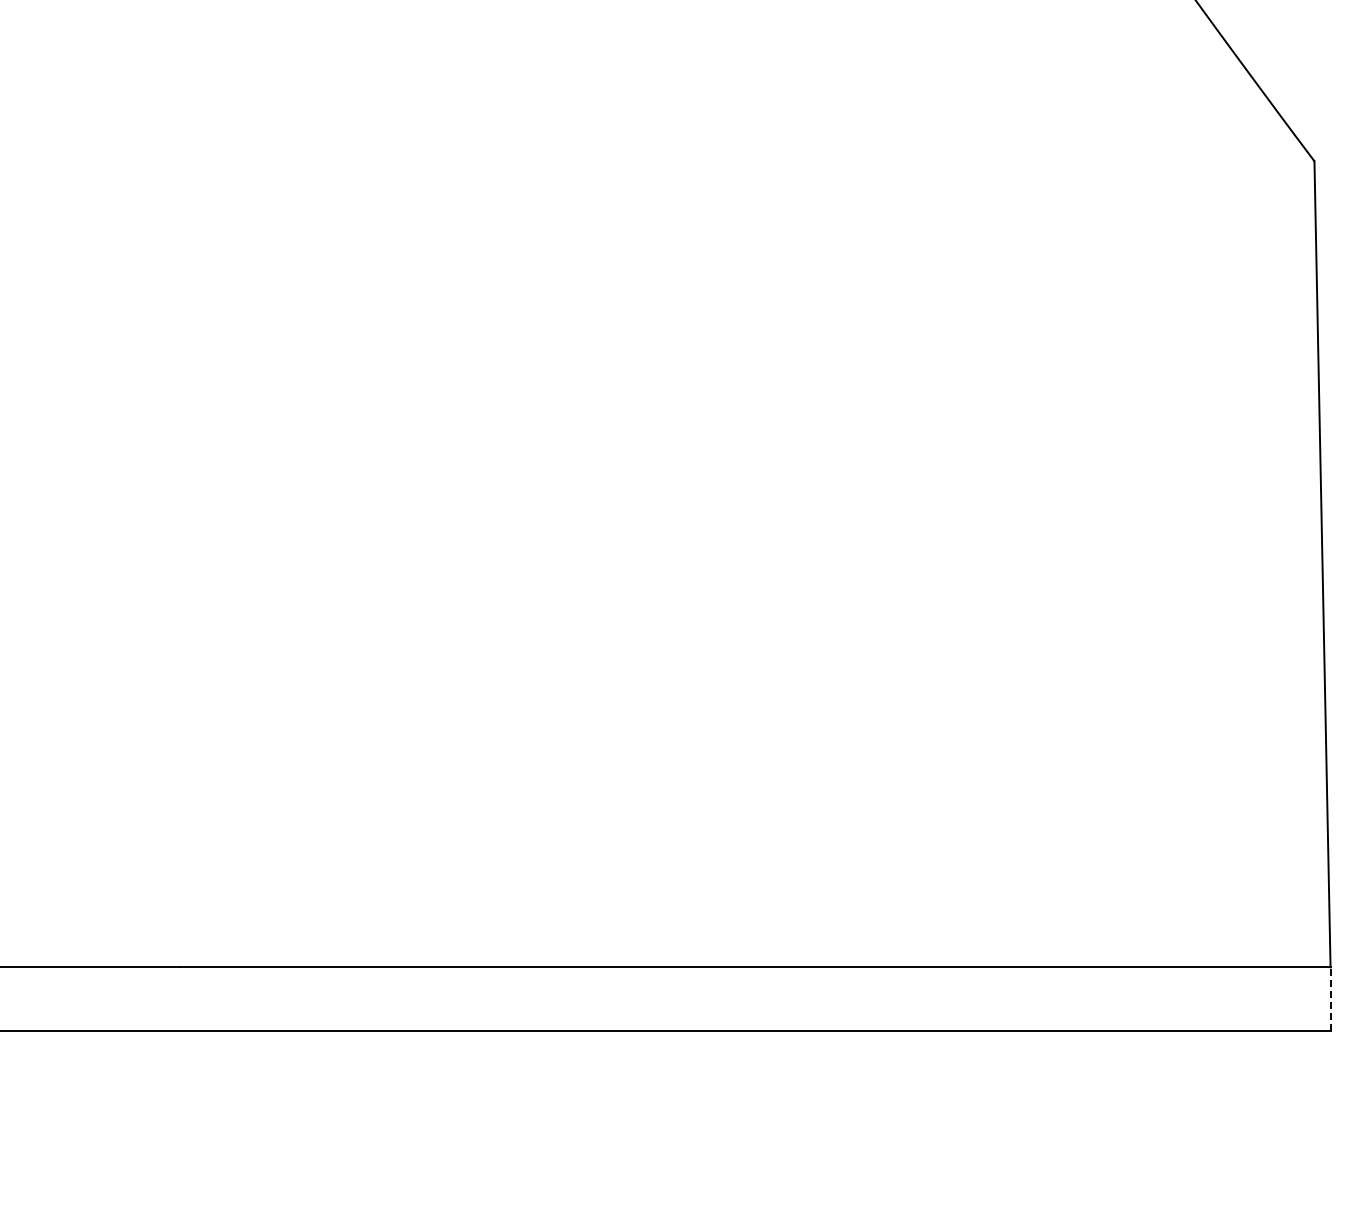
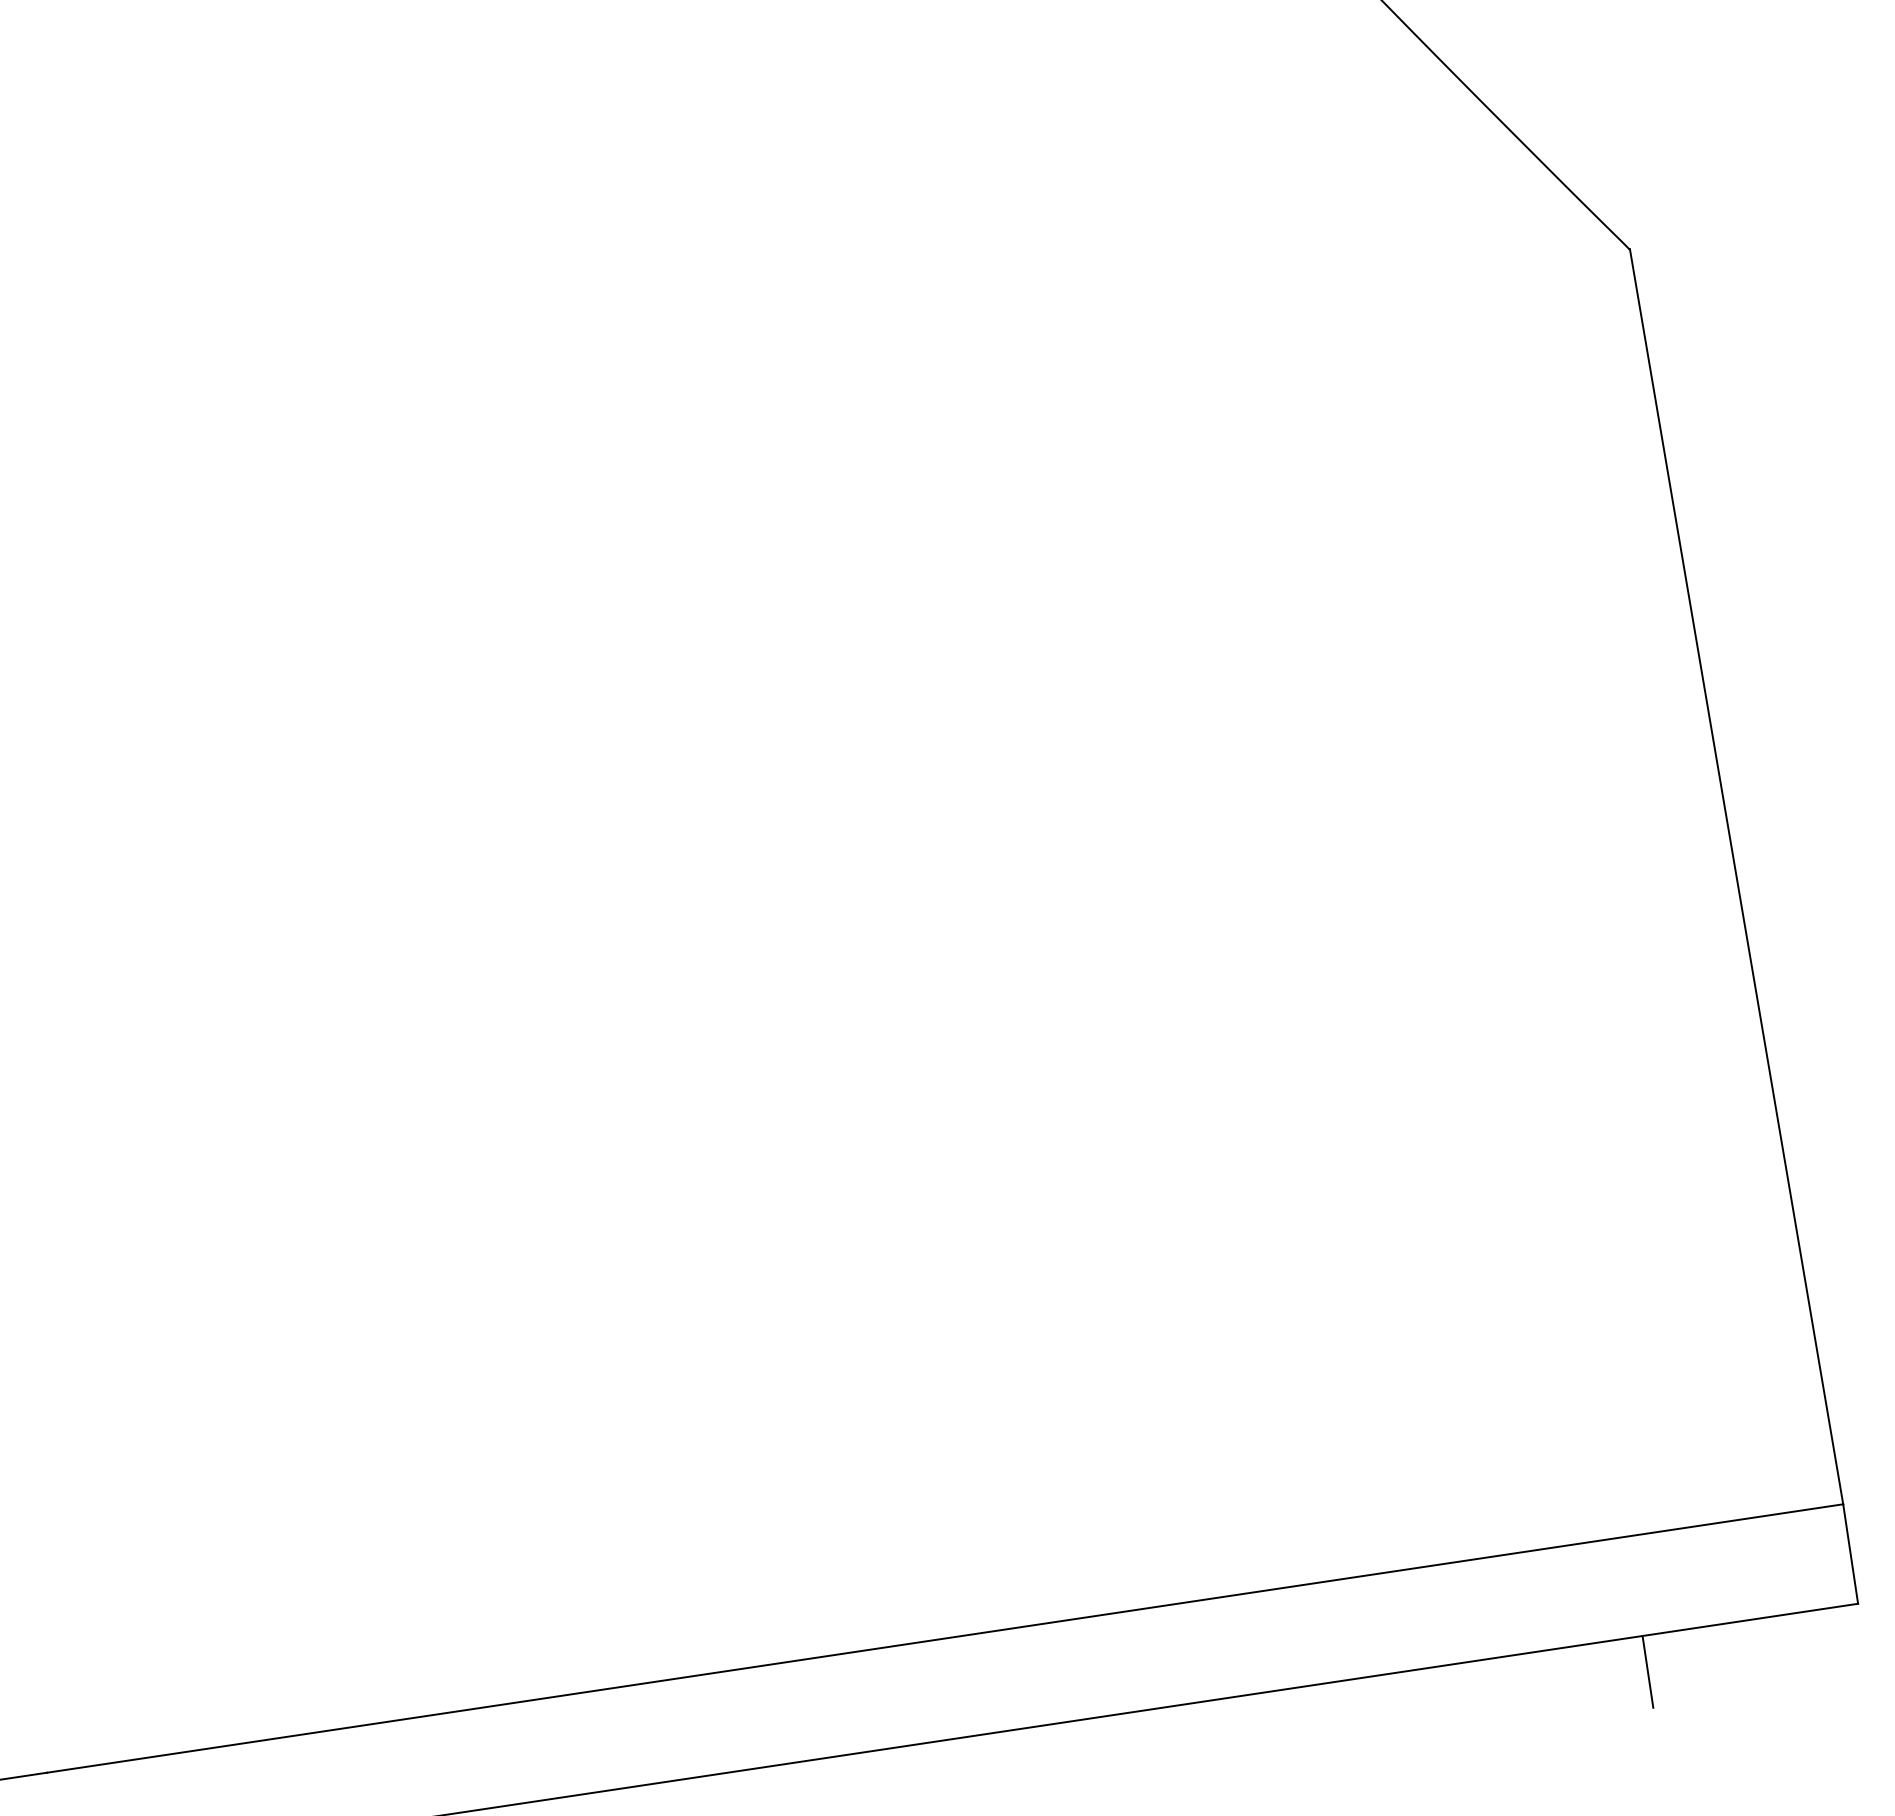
line: (1330, 999) -> (1850, 1554), dashed -> solid
line: (1192, 1054) -> (1648, 1672), added

